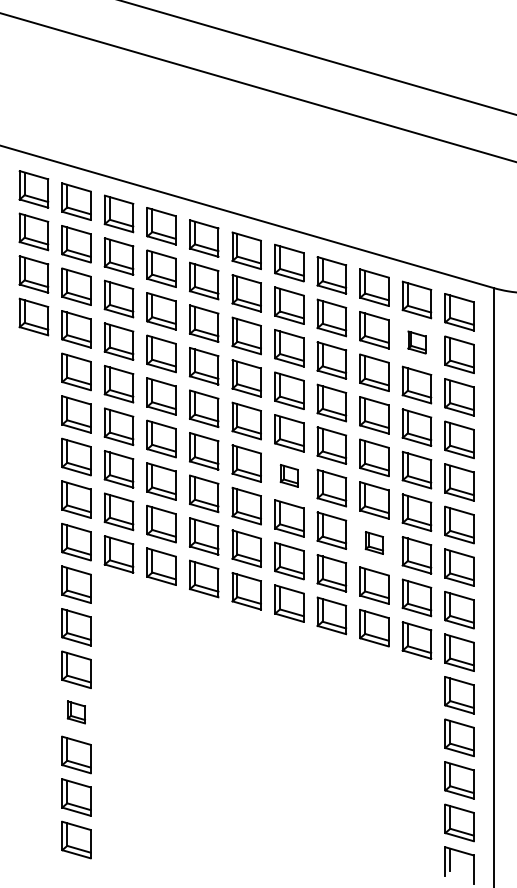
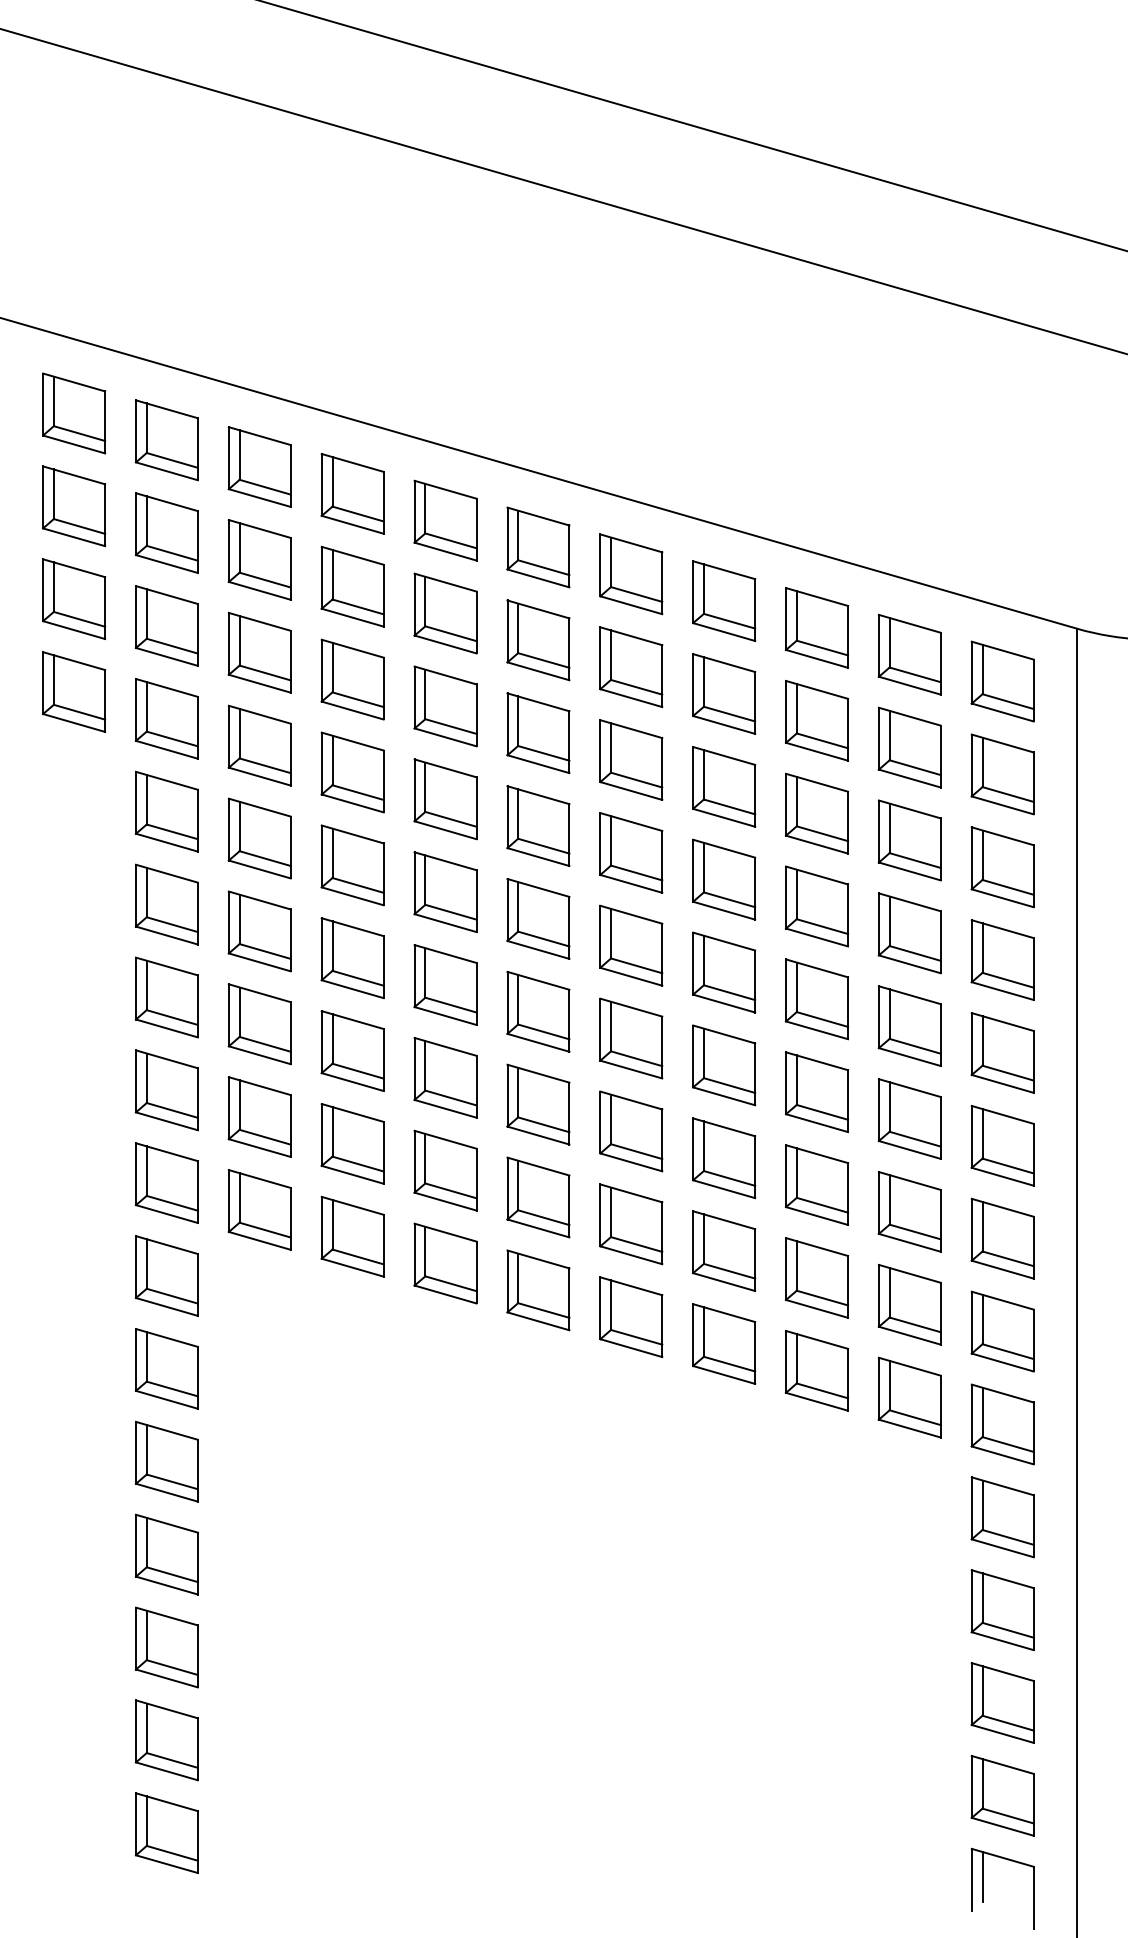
part: (416, 342) -> (908, 747), size x1.67
part: (289, 475) -> (631, 1037), size x1.67
part: (374, 542) -> (817, 1183), size x1.67
part: (76, 712) -> (166, 1554), size x1.67

